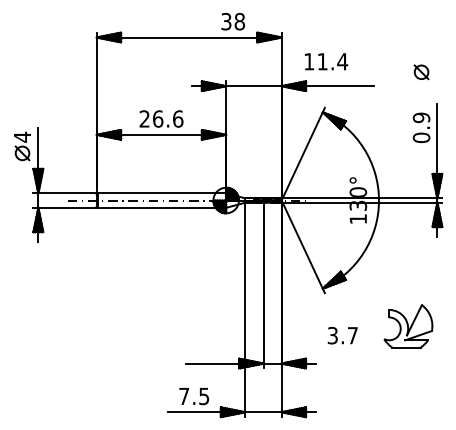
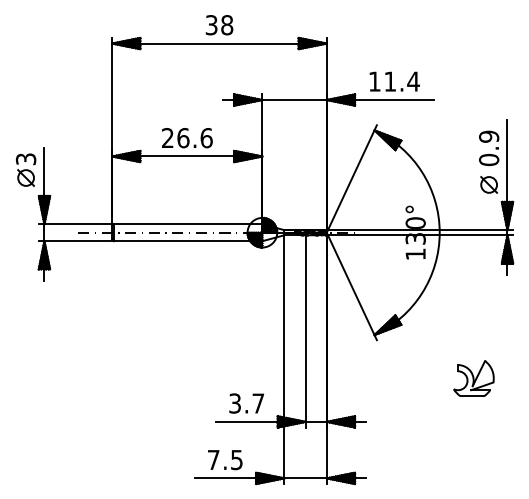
text: (233, 21) -> (219, 25), moved
text: (326, 61) -> (394, 81), moved
part: (421, 71) -> (489, 184), moved
text: (22, 136) -> (25, 158), 4 -> 3
part: (408, 326) -> (473, 378), size x0.71
text: (342, 335) -> (246, 403), moved

